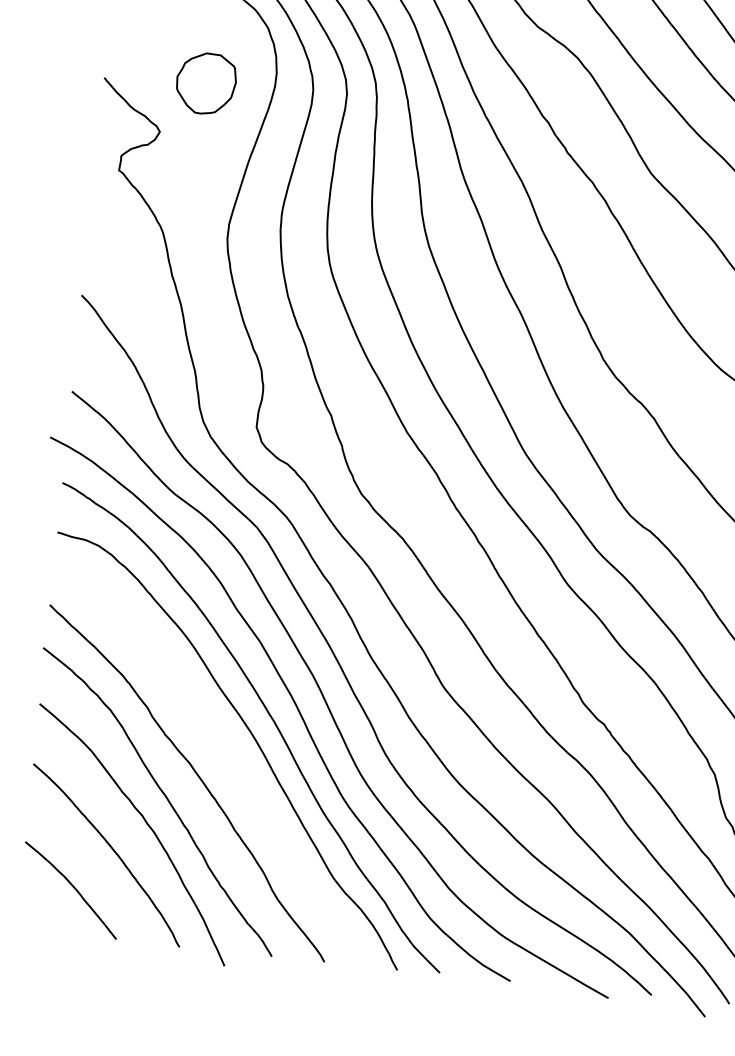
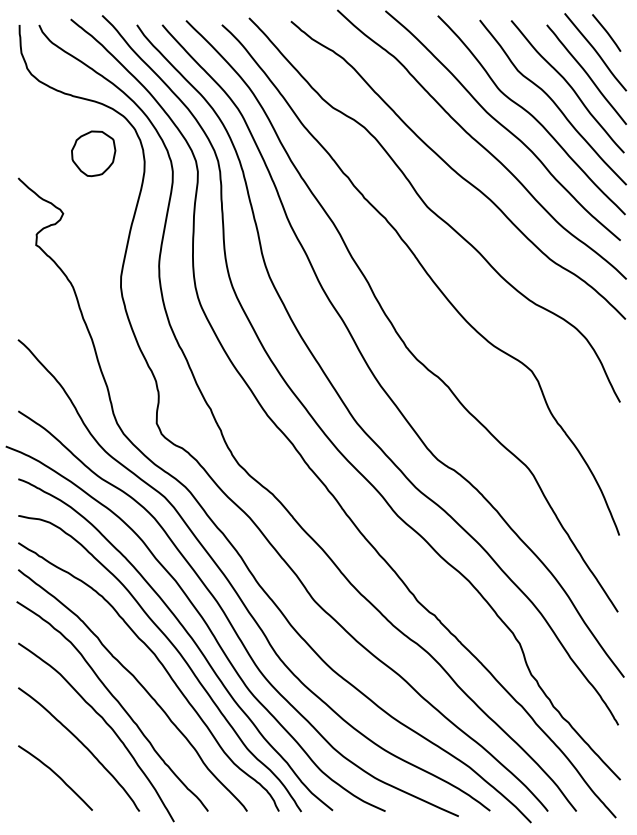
part: (206, 83) -> (93, 153), moved
curve: (228, 752) -> (160, 664), added

